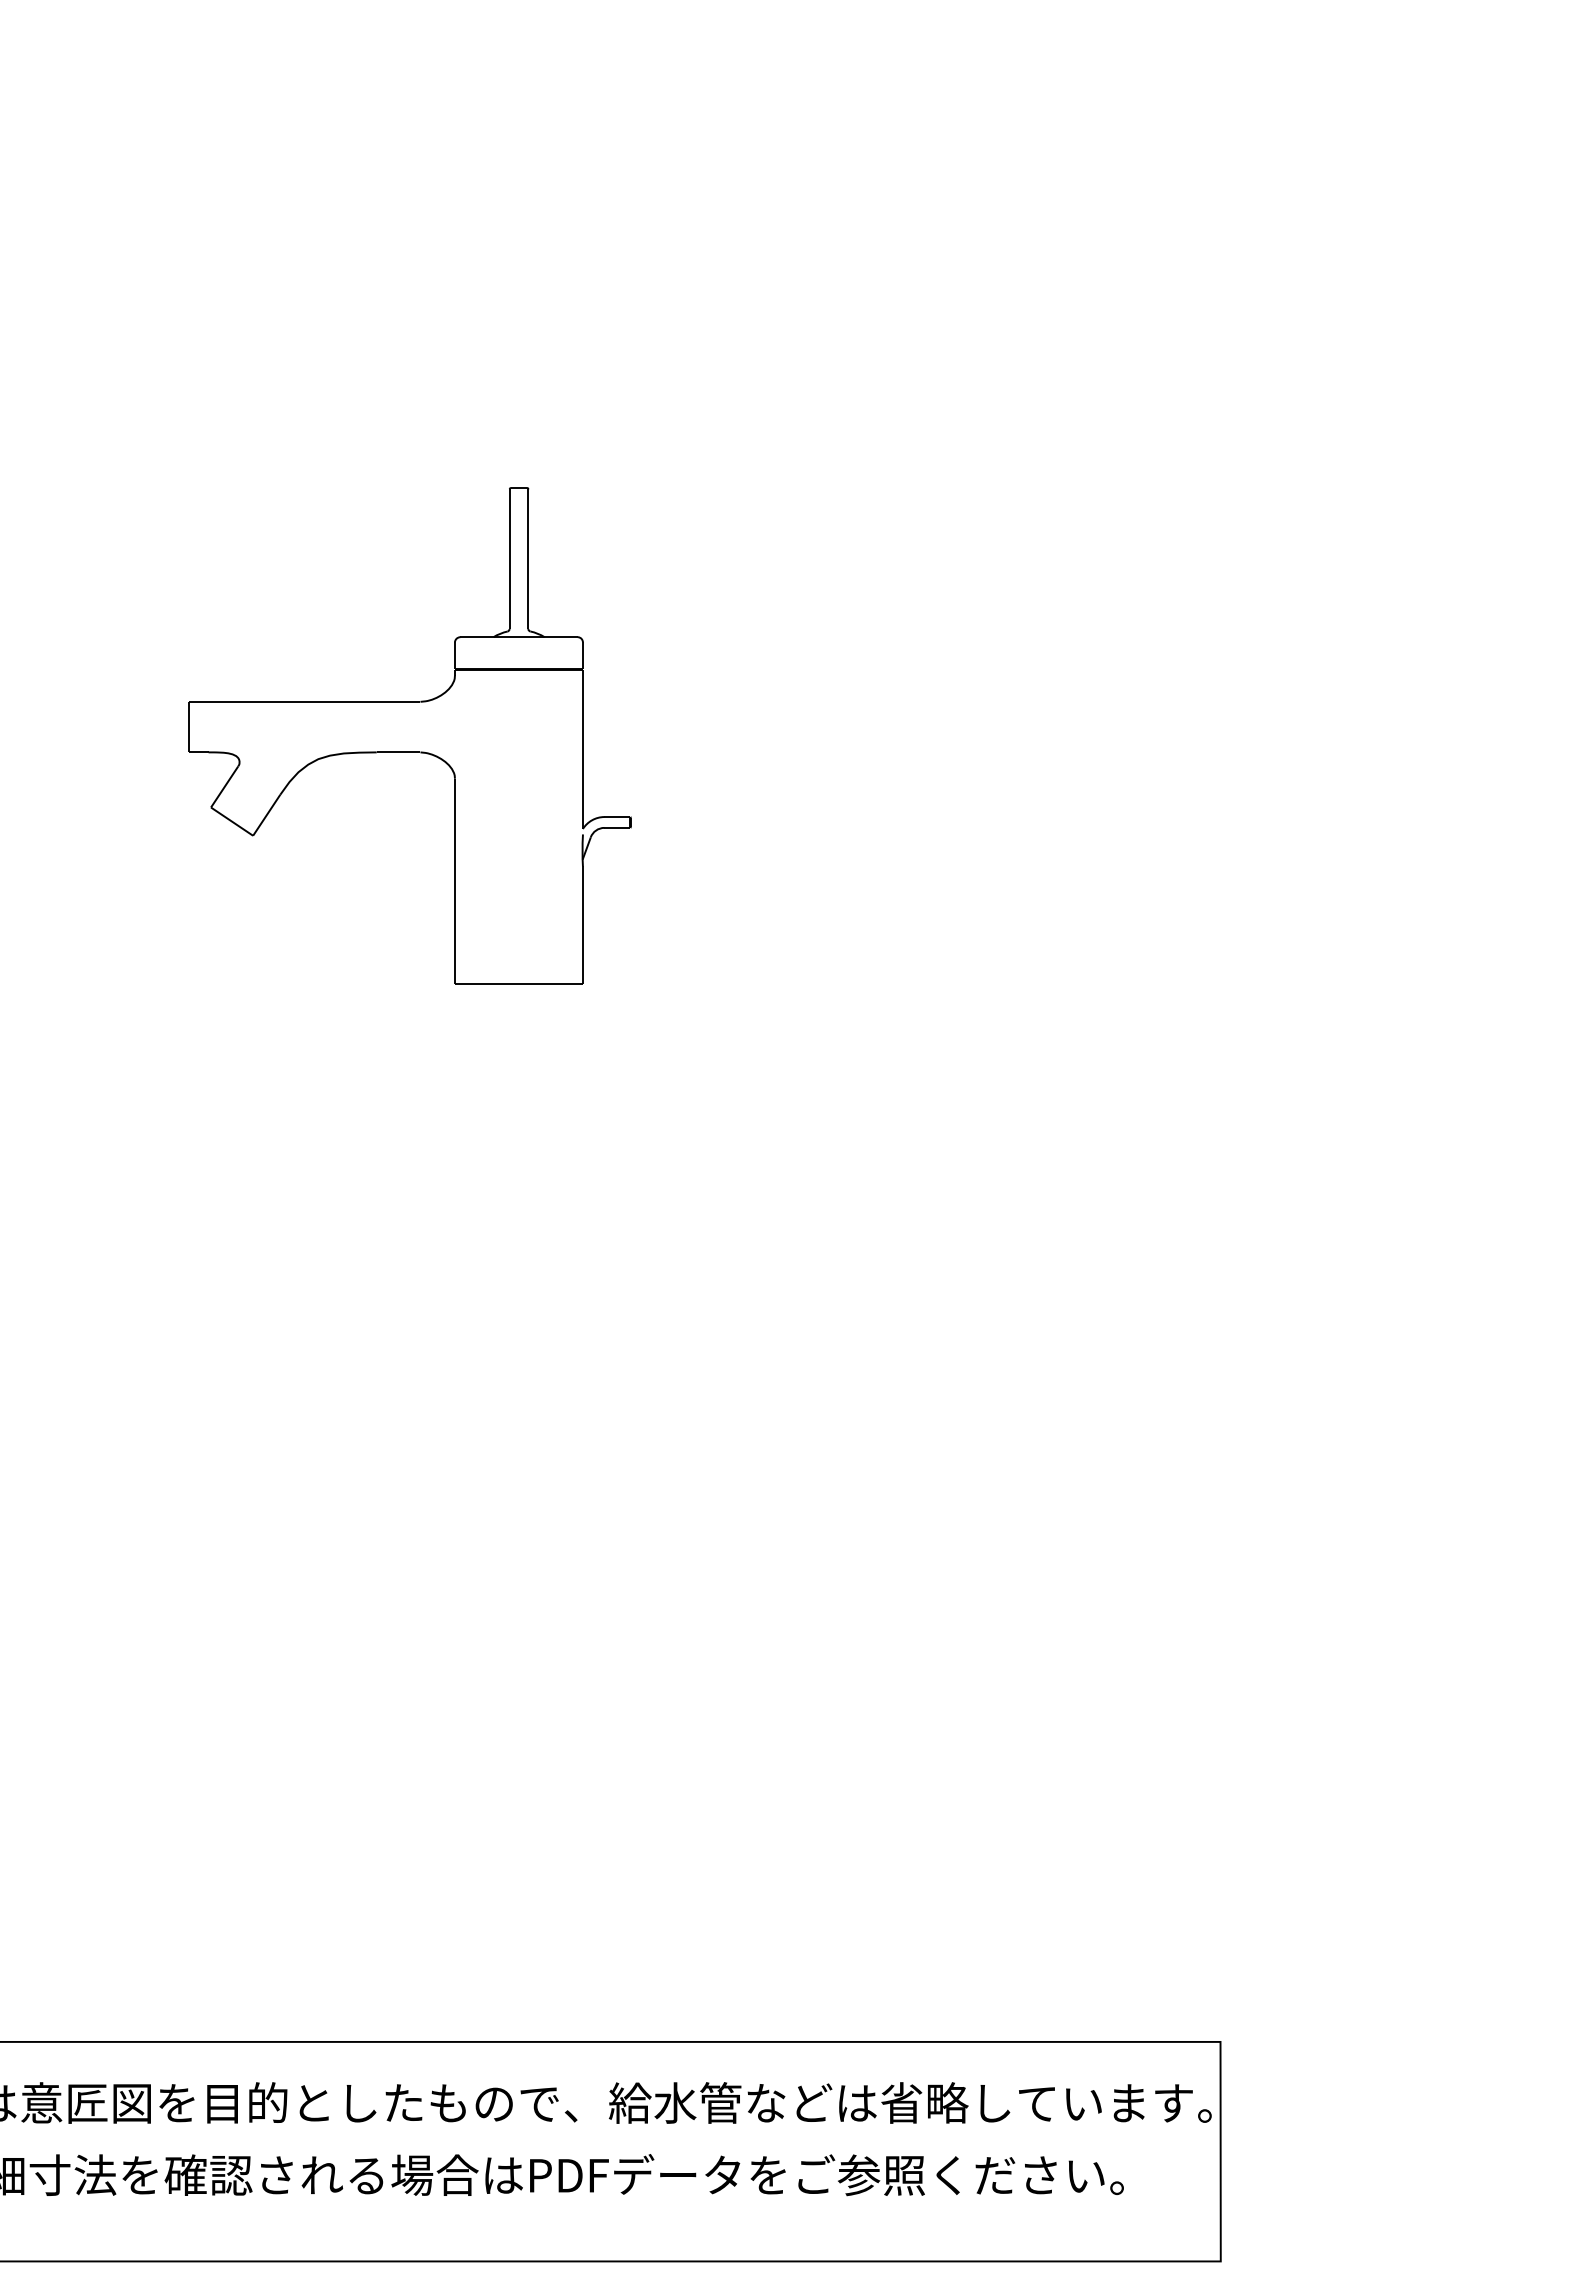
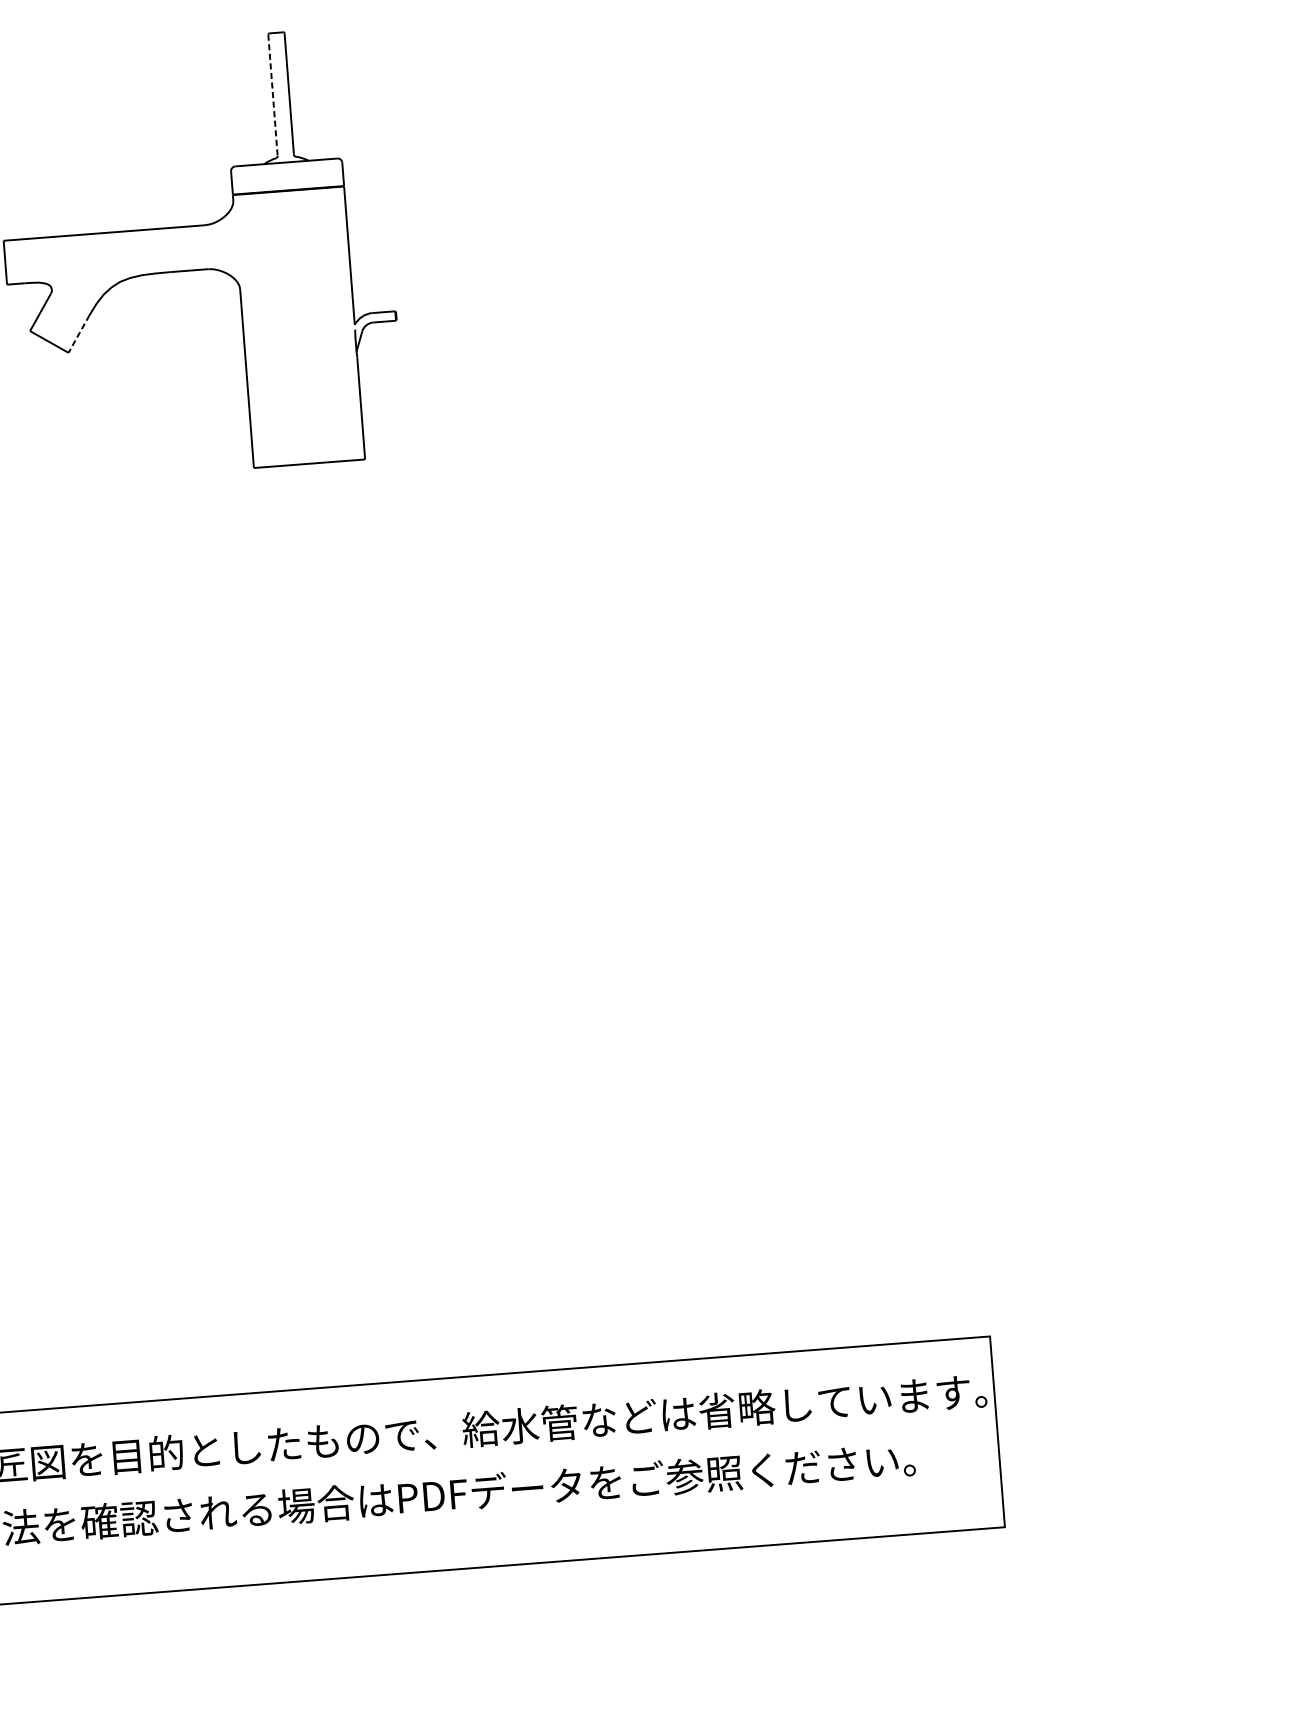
line: (509, 559) -> (272, 95), solid -> dashed
line: (266, 815) -> (78, 334), solid -> dashed

